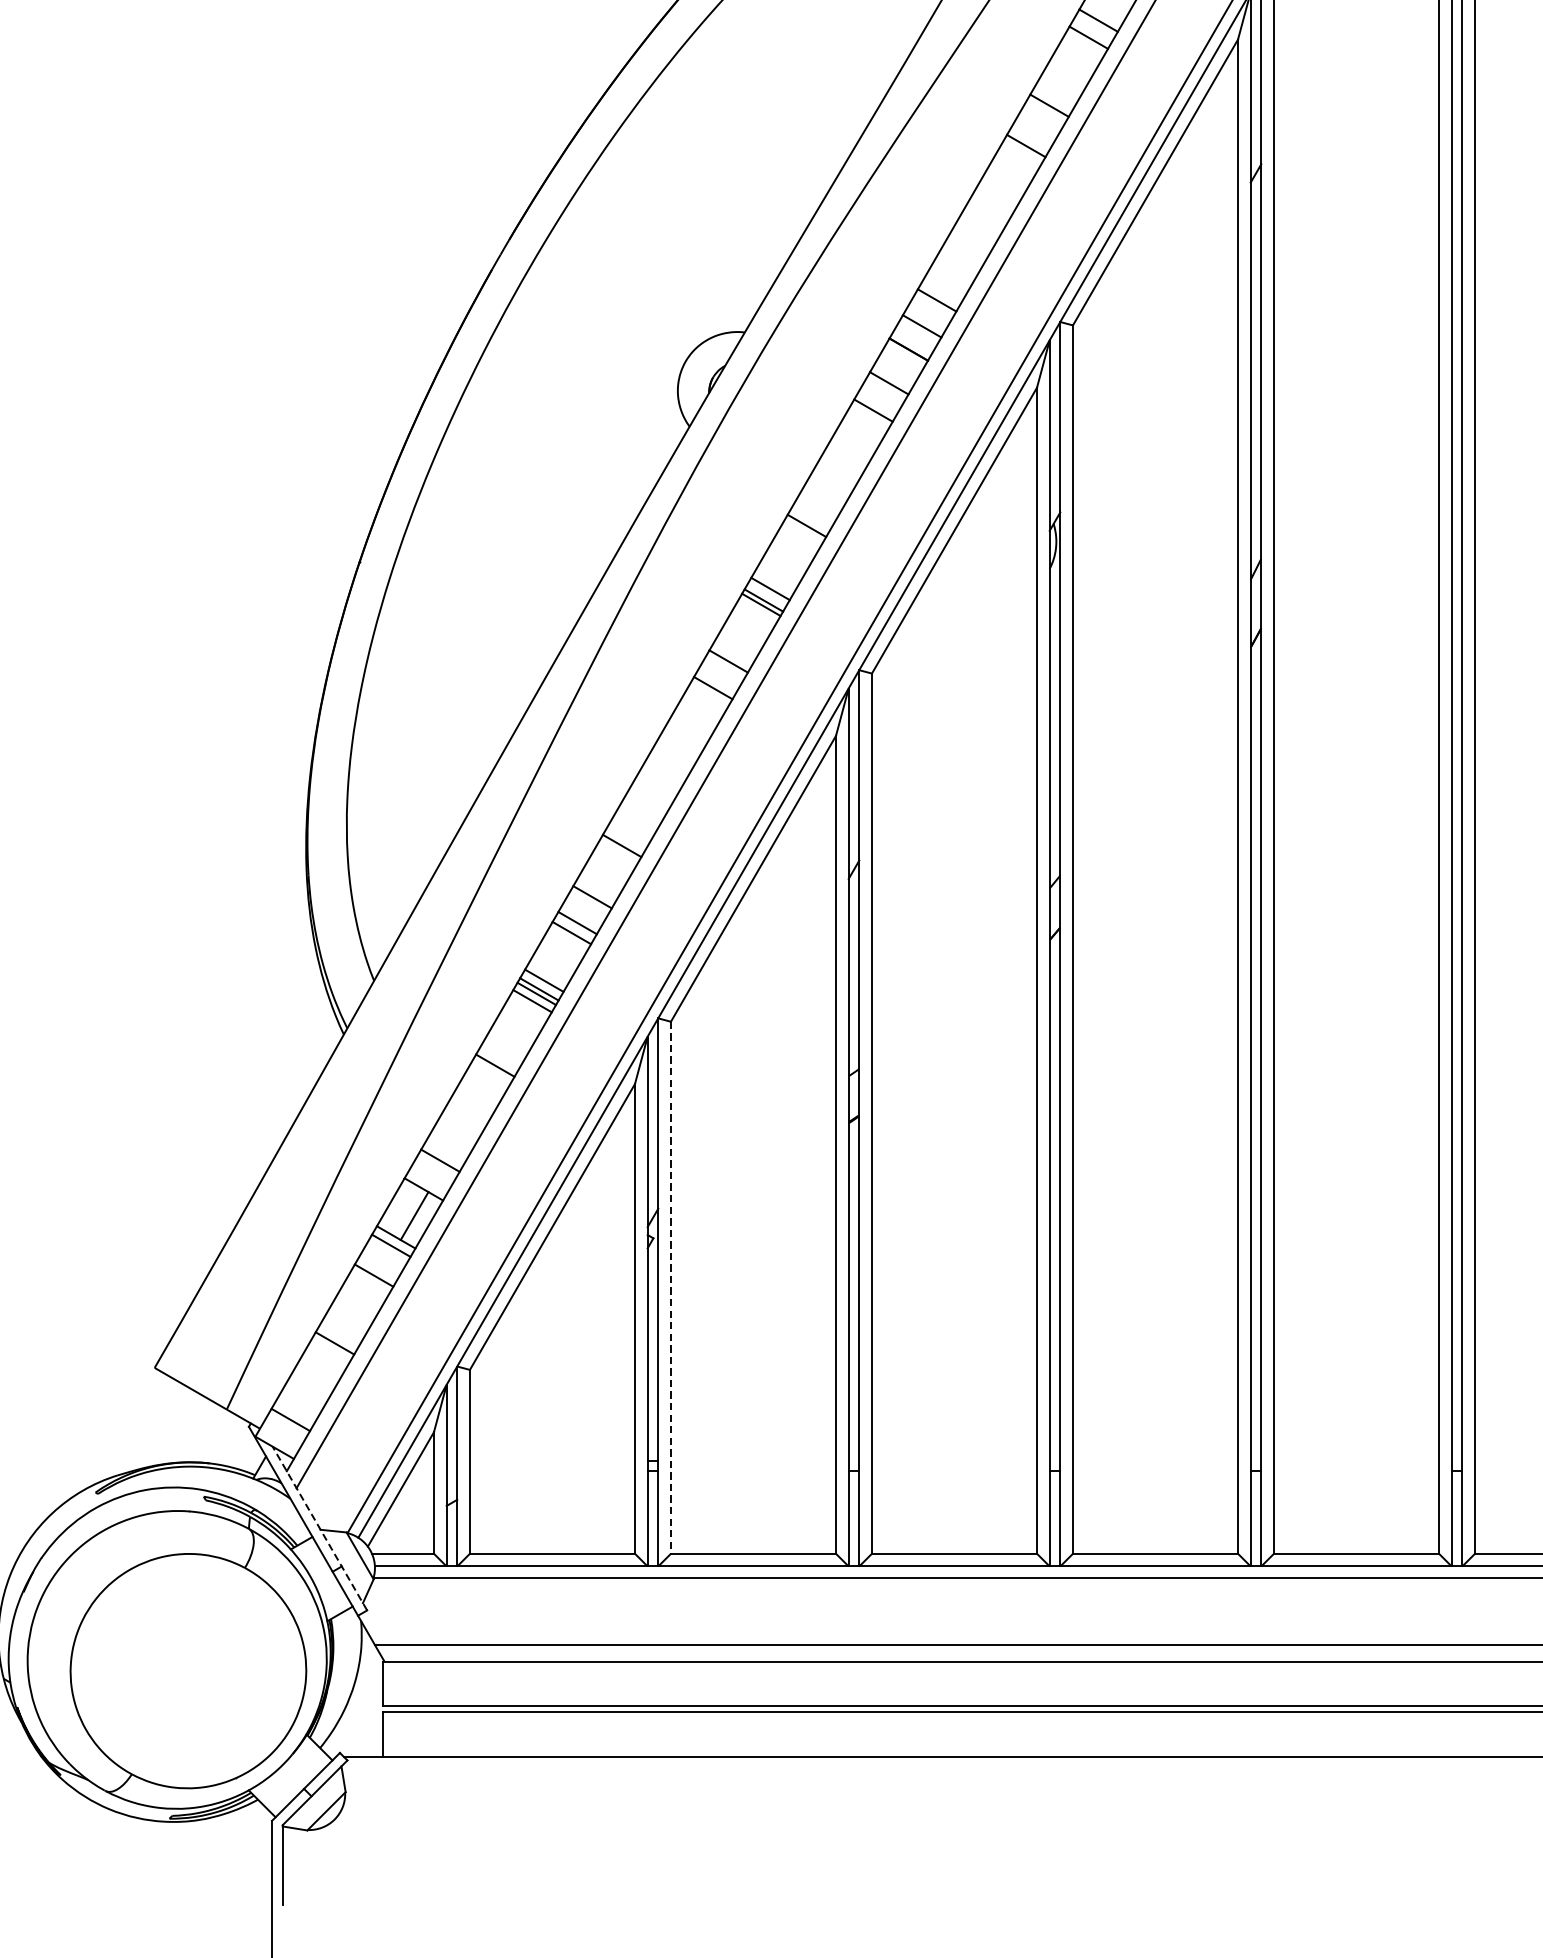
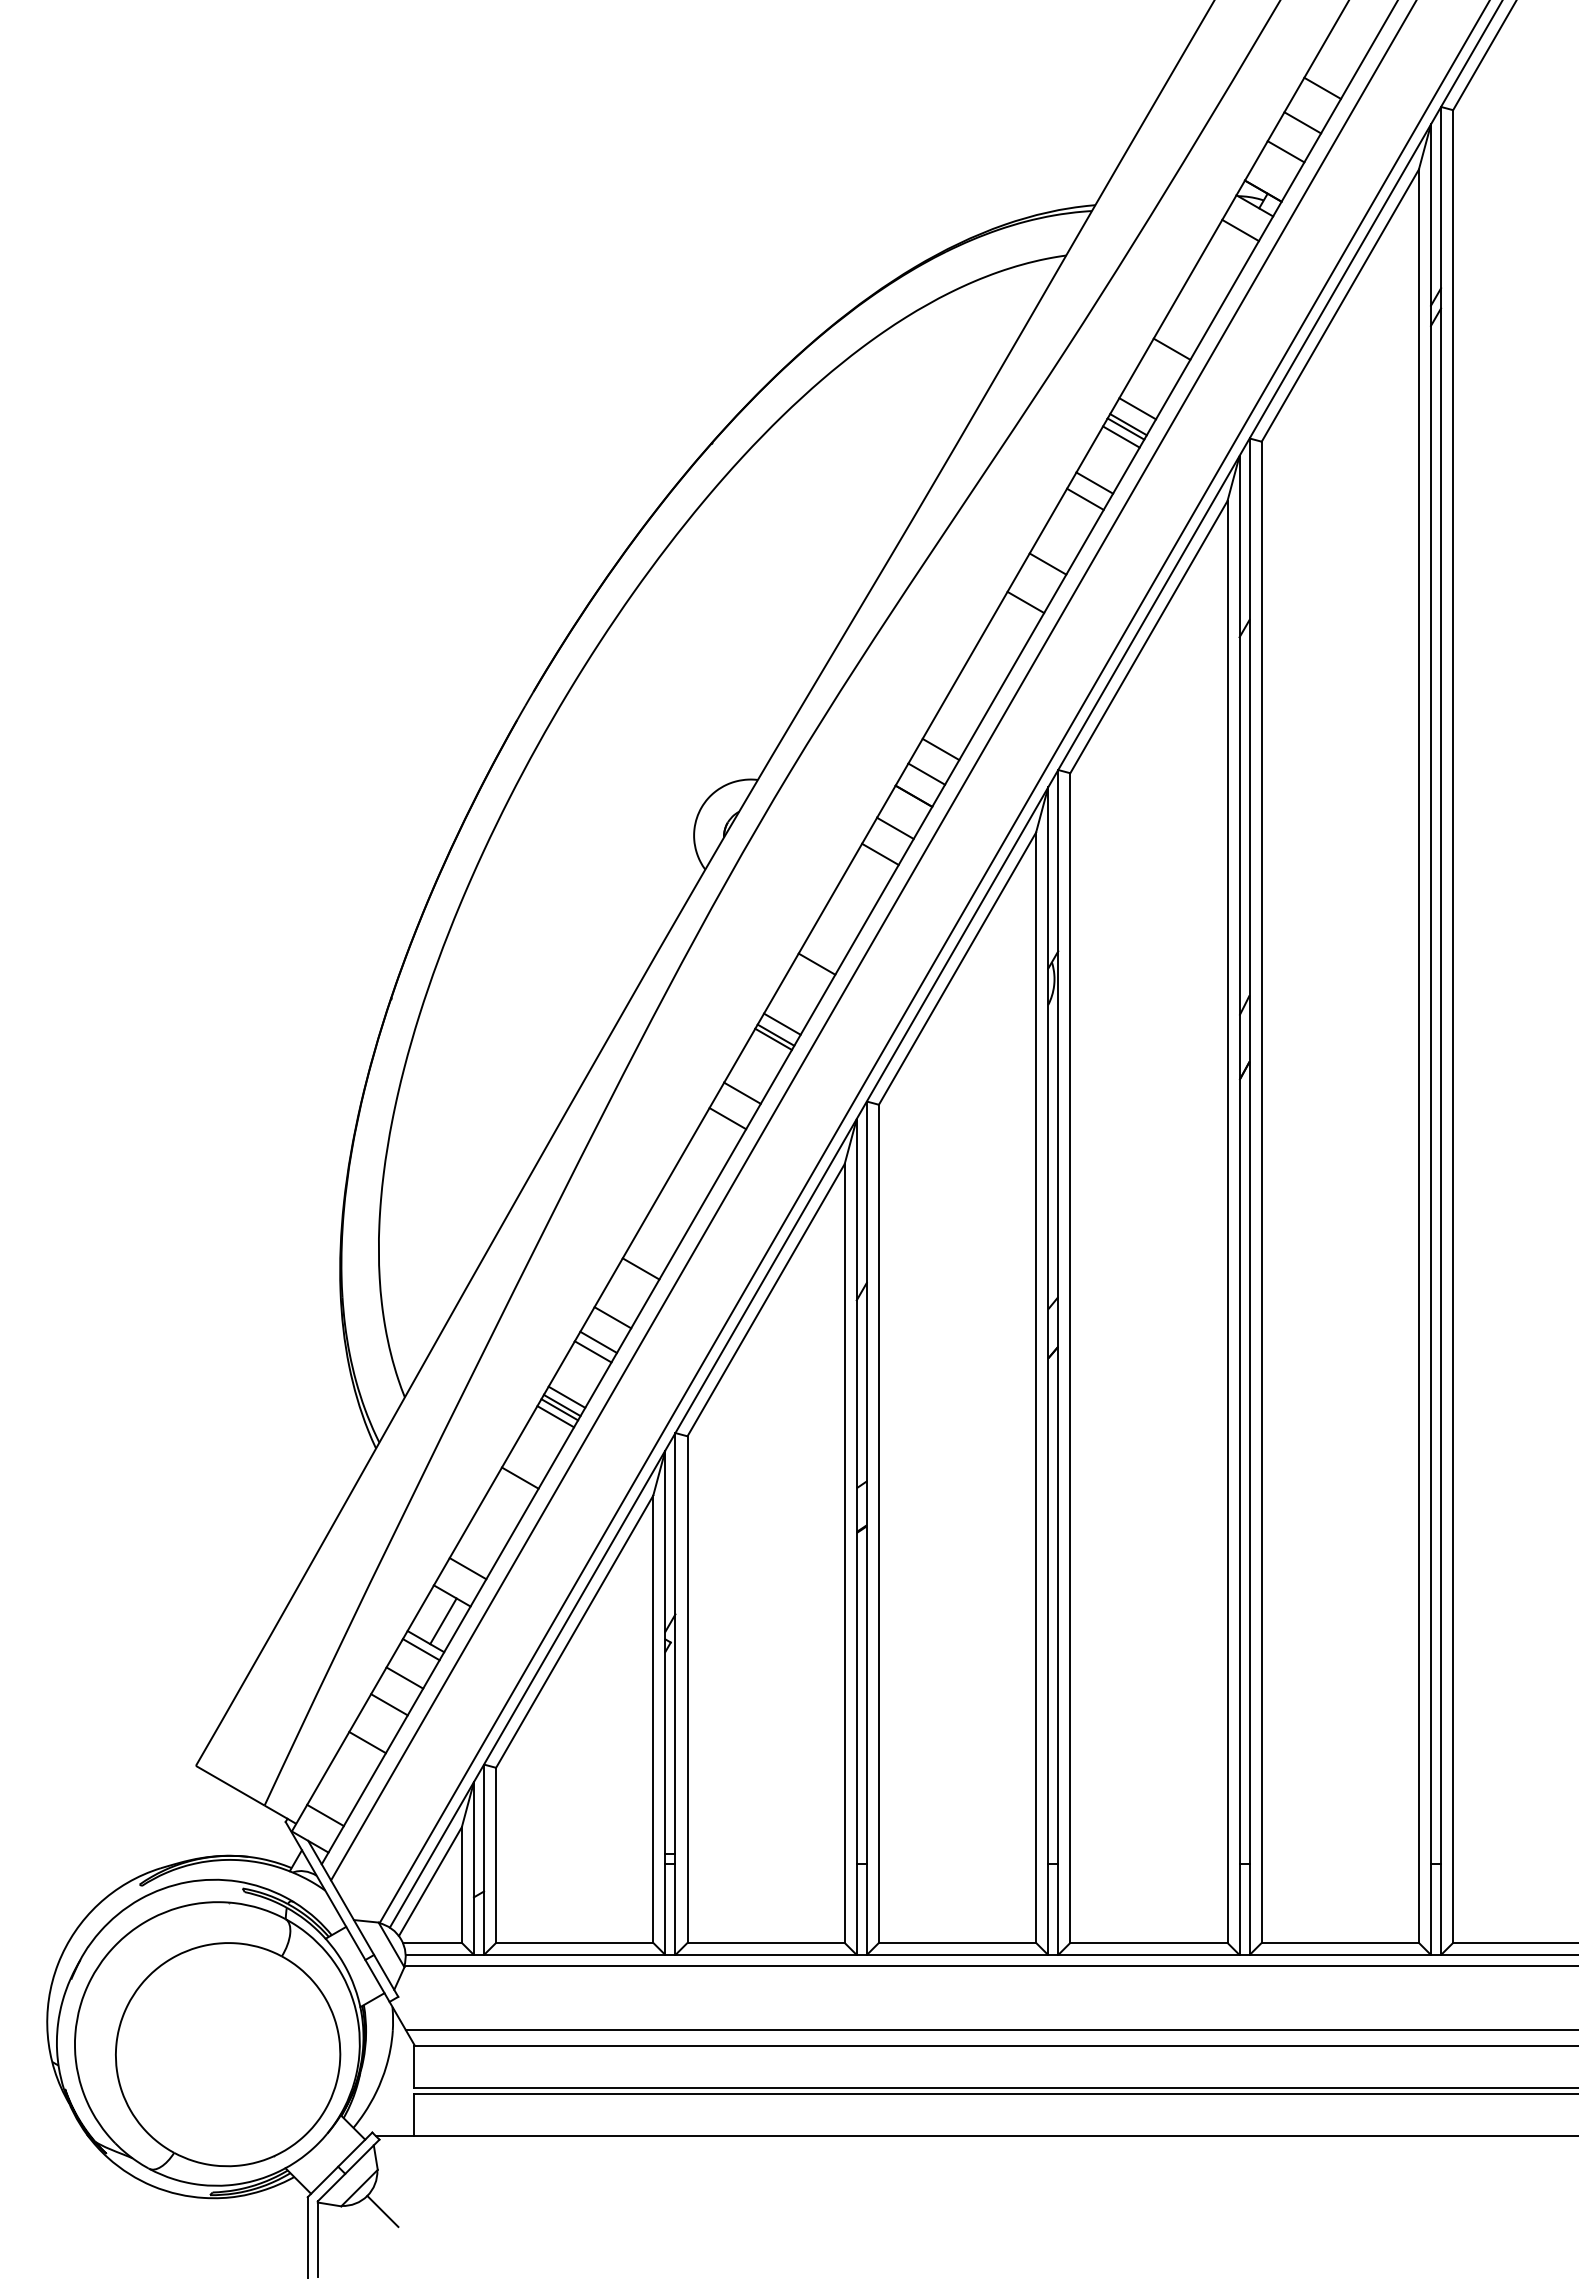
line: (670, 1288) -> (687, 1690), dashed -> solid
line: (357, 1303) -> (389, 1704), added
line: (320, 1528) -> (353, 1918), dashed -> solid
line: (350, 1834) -> (382, 2210), added

